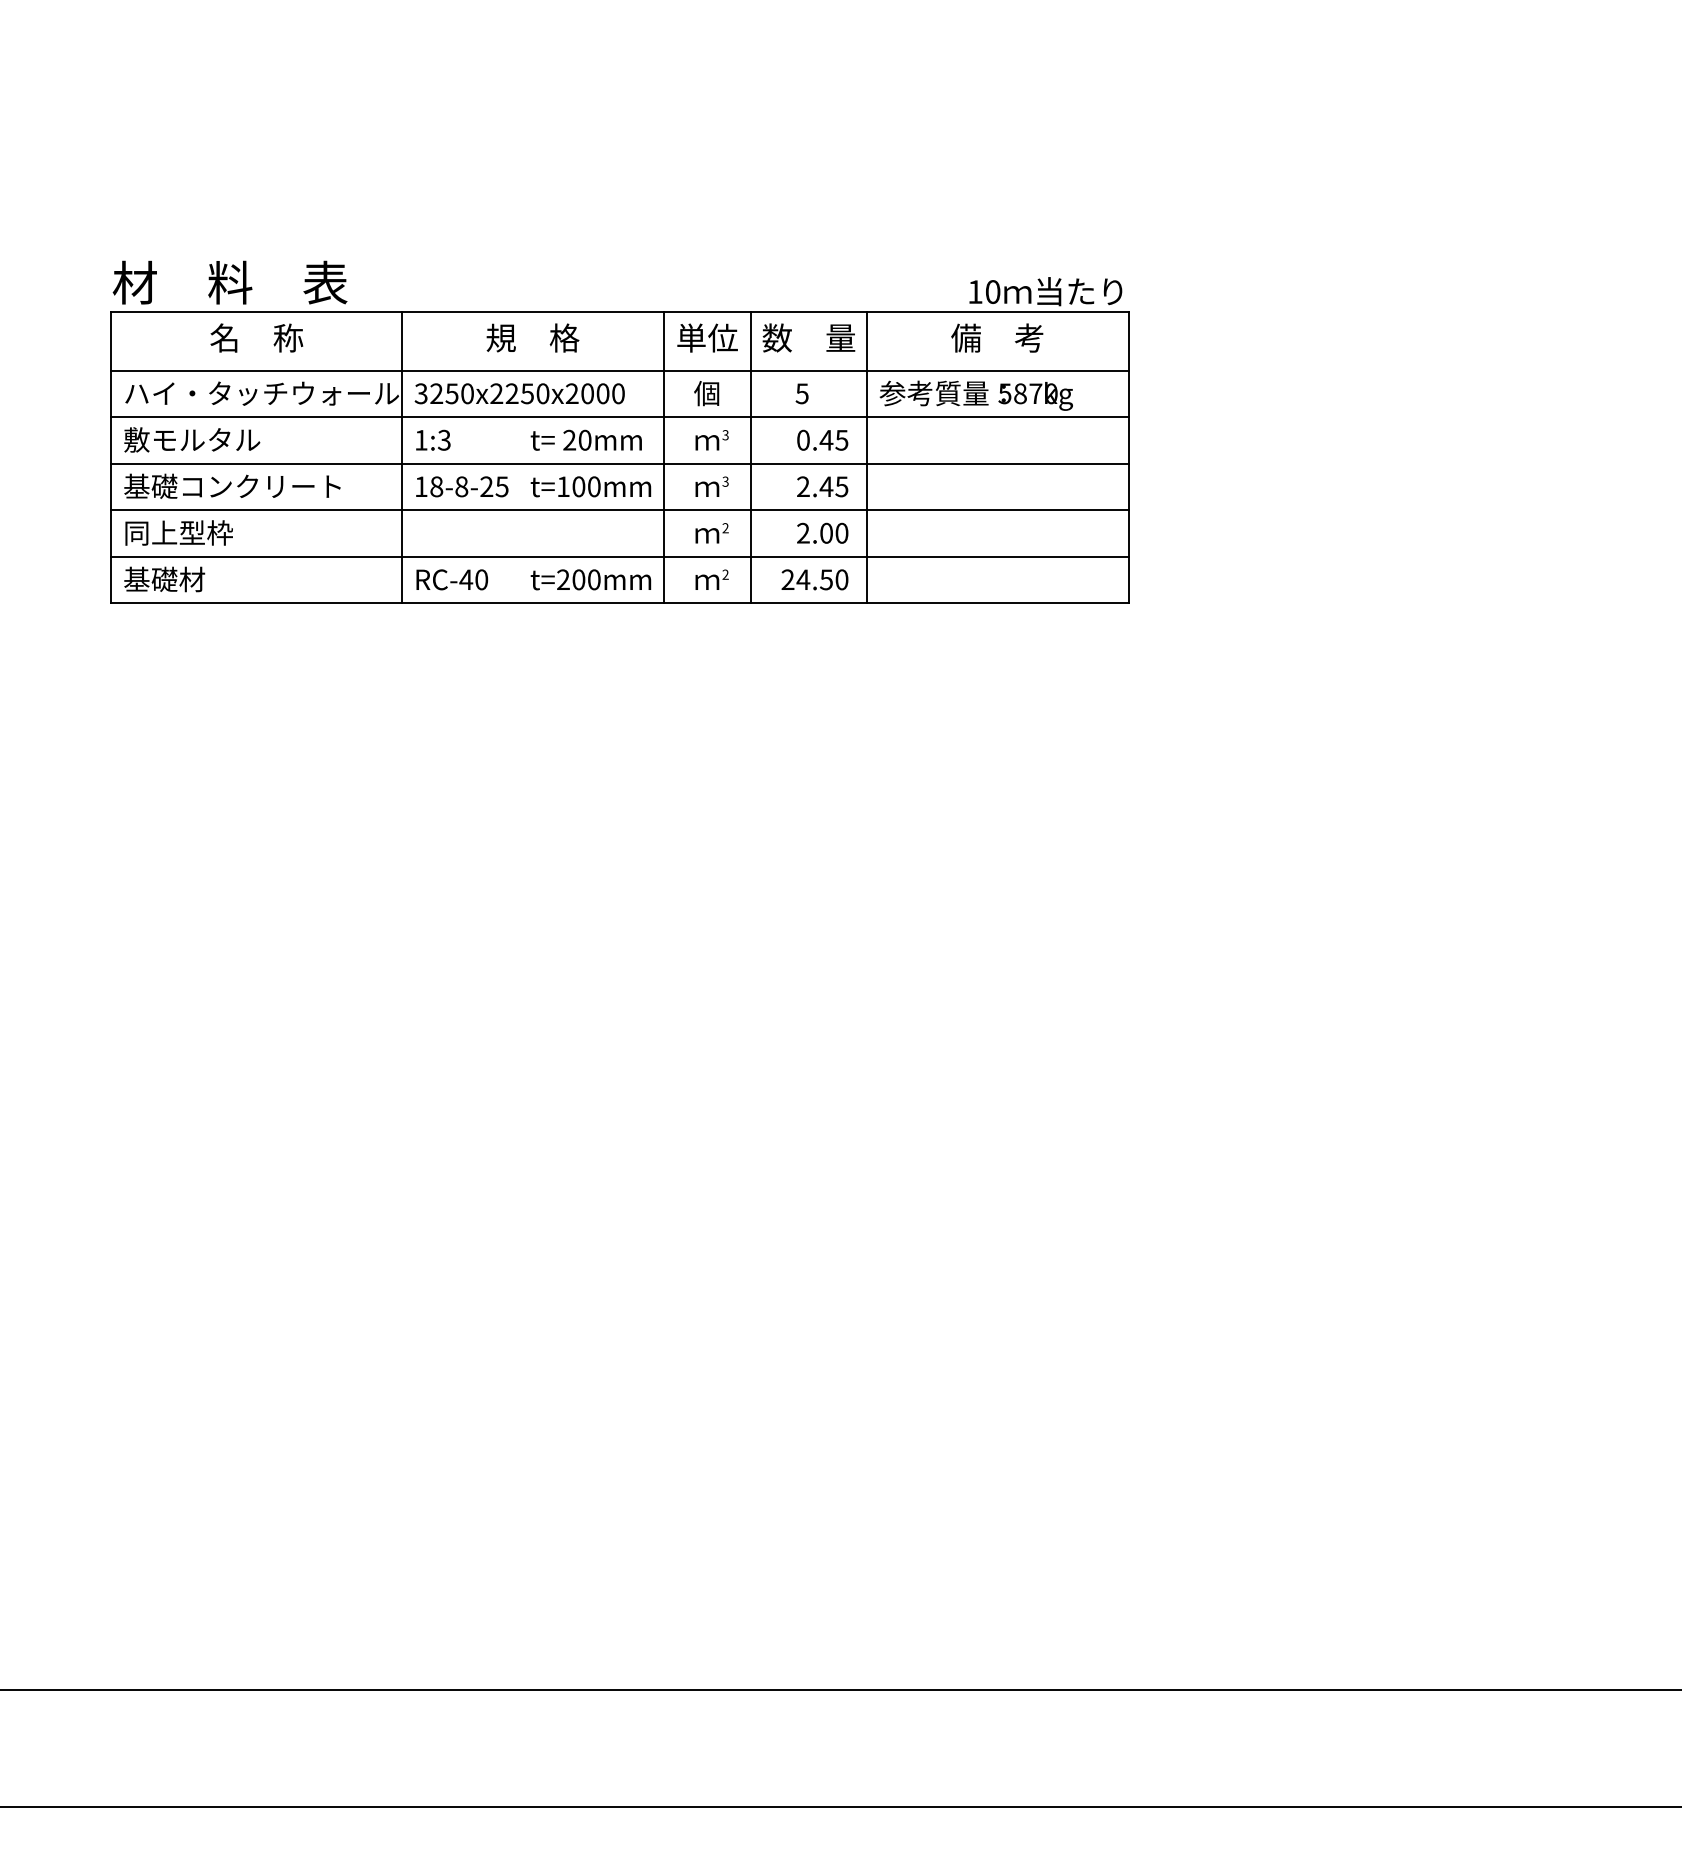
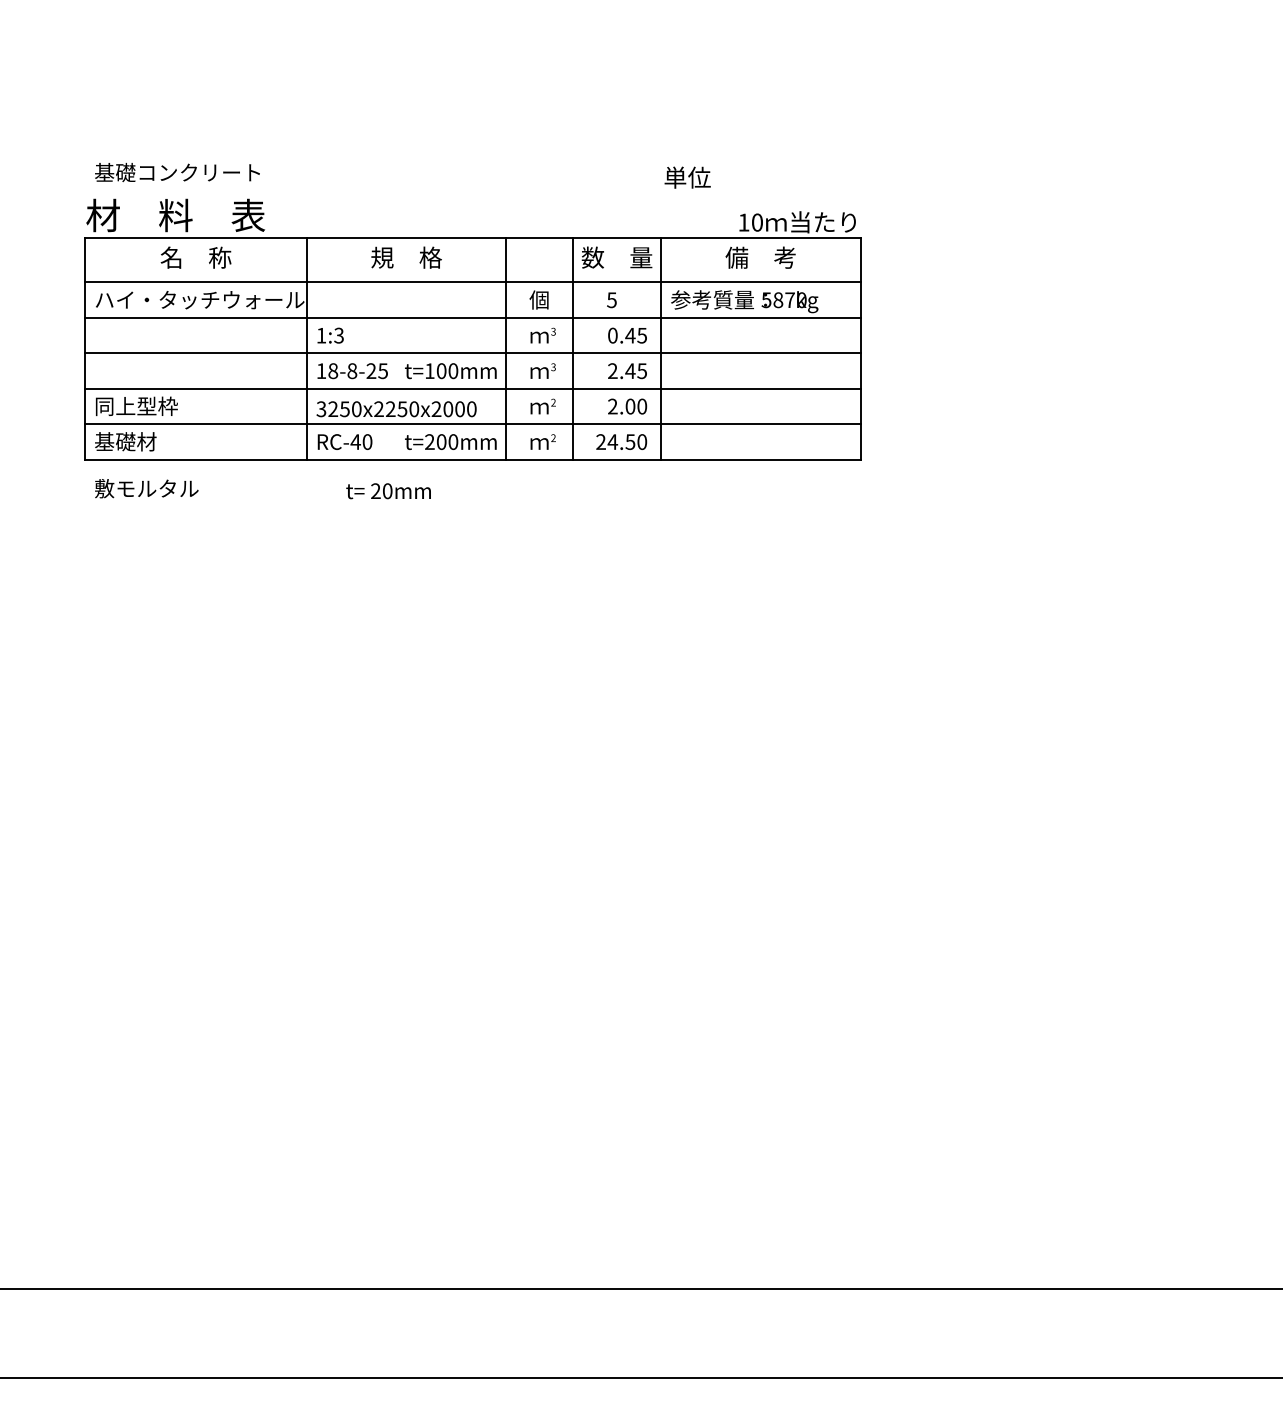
text: (707, 337) -> (687, 177), moved
text: (519, 393) -> (396, 409), moved
text: (192, 439) -> (147, 488), moved
text: (585, 439) -> (387, 490), moved
text: (232, 485) -> (177, 171), moved

